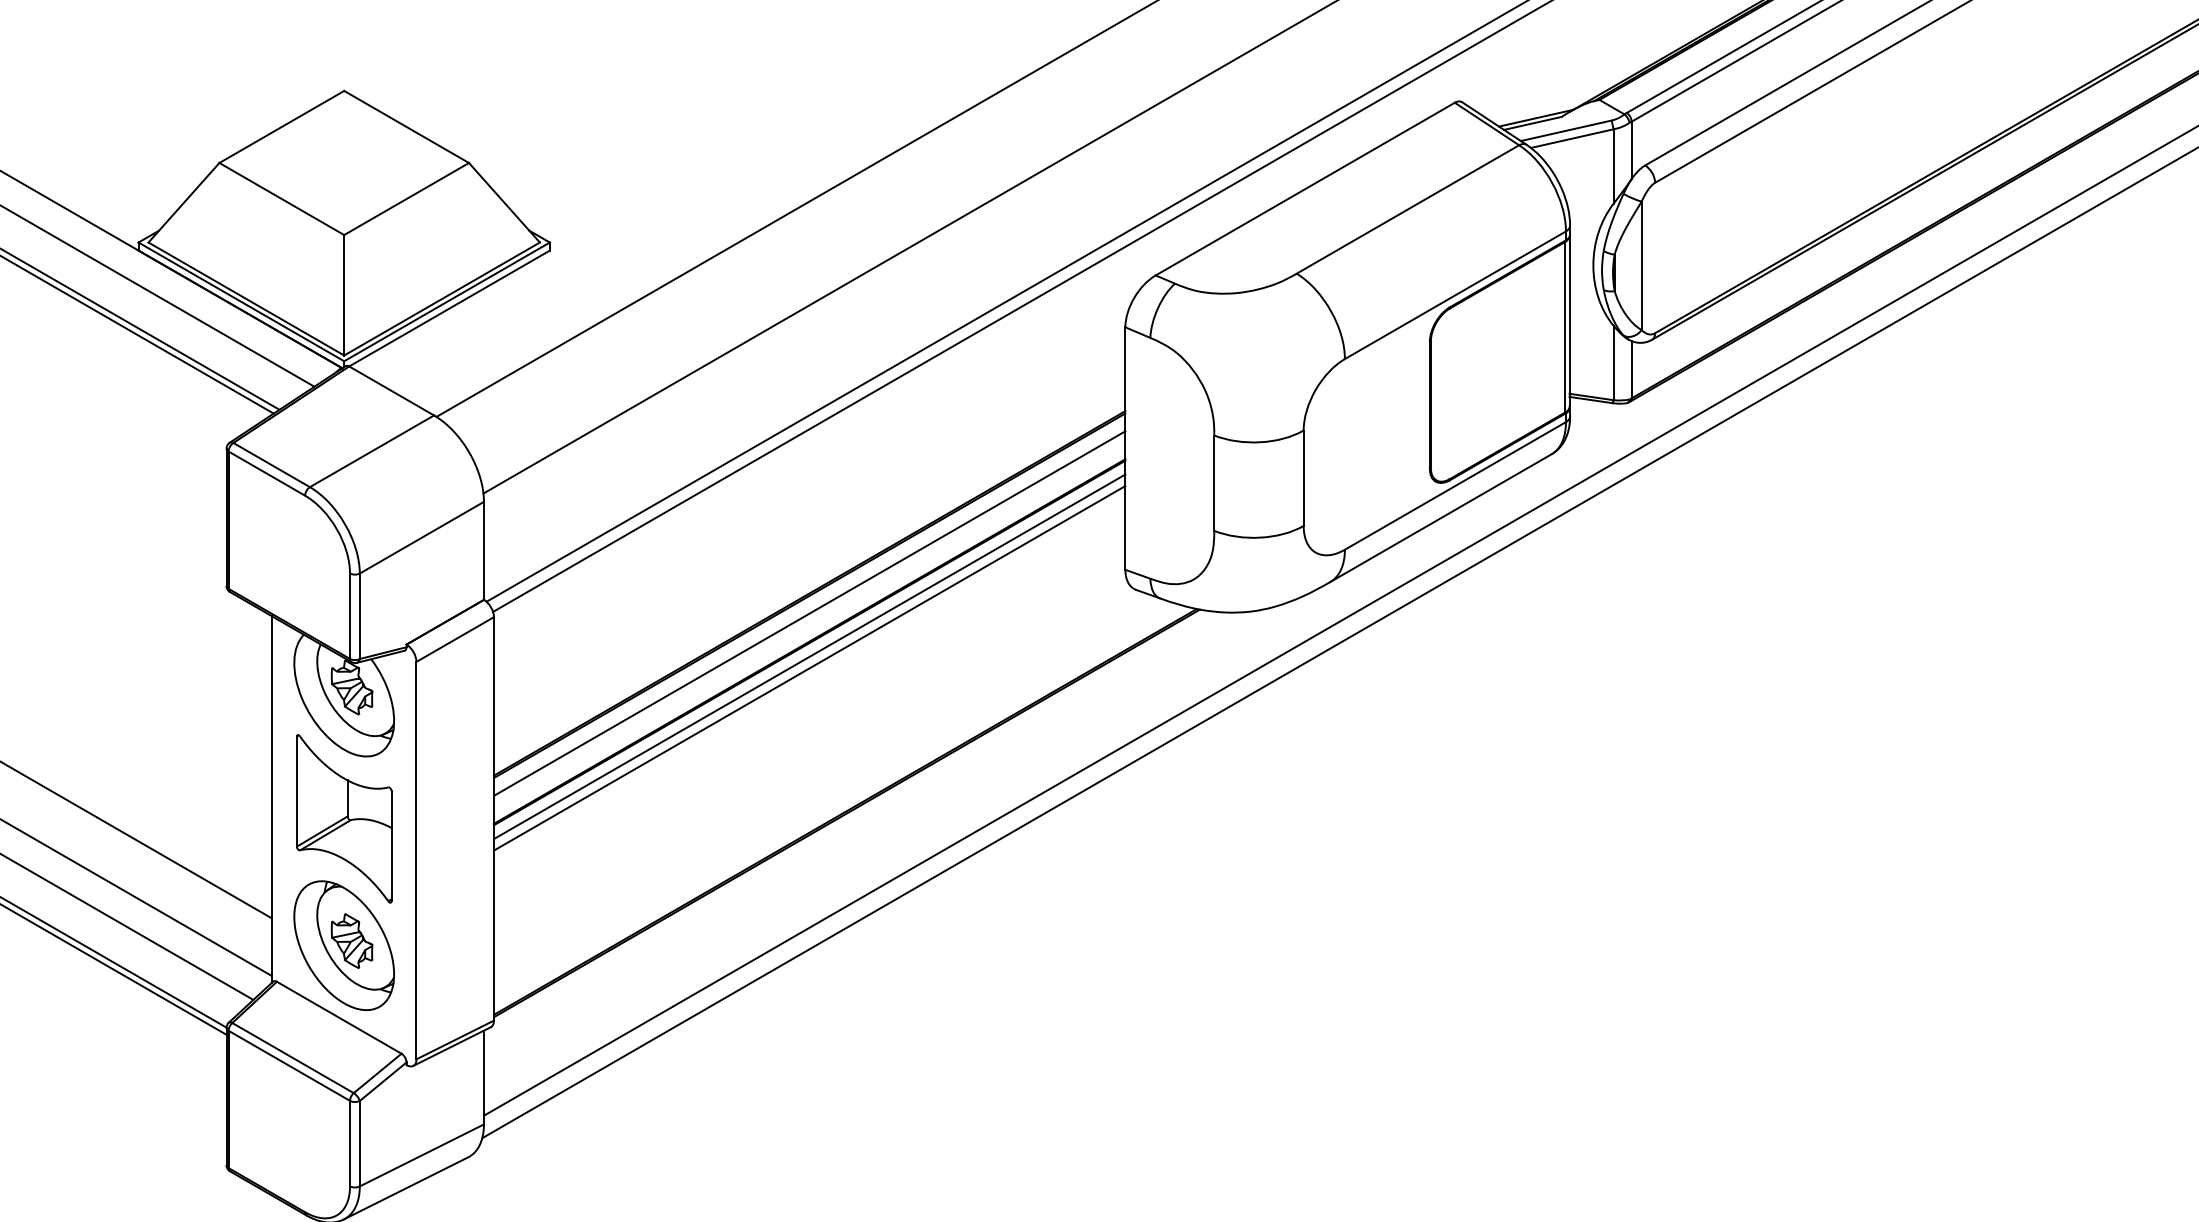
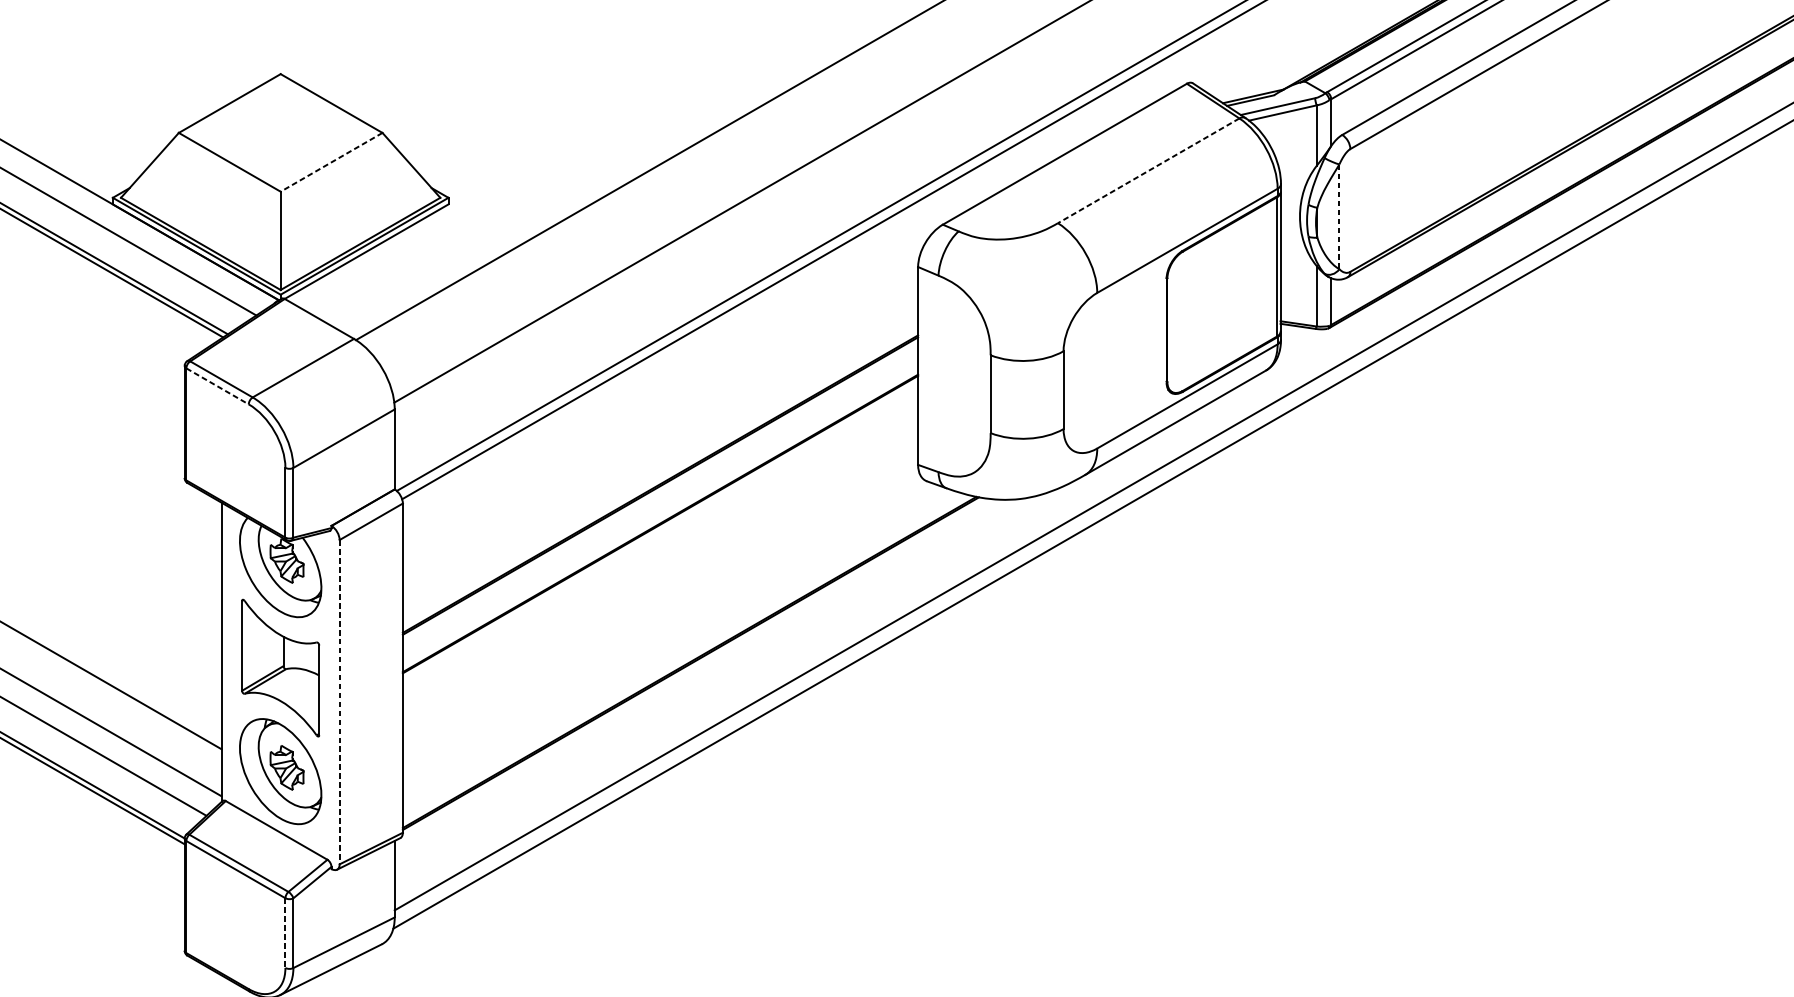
line: (406, 199) -> (331, 162), solid -> dashed
line: (1407, 209) -> (1148, 170), solid -> dashed
line: (1641, 265) -> (1339, 216), solid -> dashed
line: (267, 473) -> (218, 386), solid -> dashed
line: (809, 613) -> (660, 500), removed
line: (809, 656) -> (660, 535), removed
line: (809, 668) -> (660, 545), removed
line: (416, 860) -> (339, 702), solid -> dashed
line: (350, 1143) -> (285, 933), solid -> dashed

